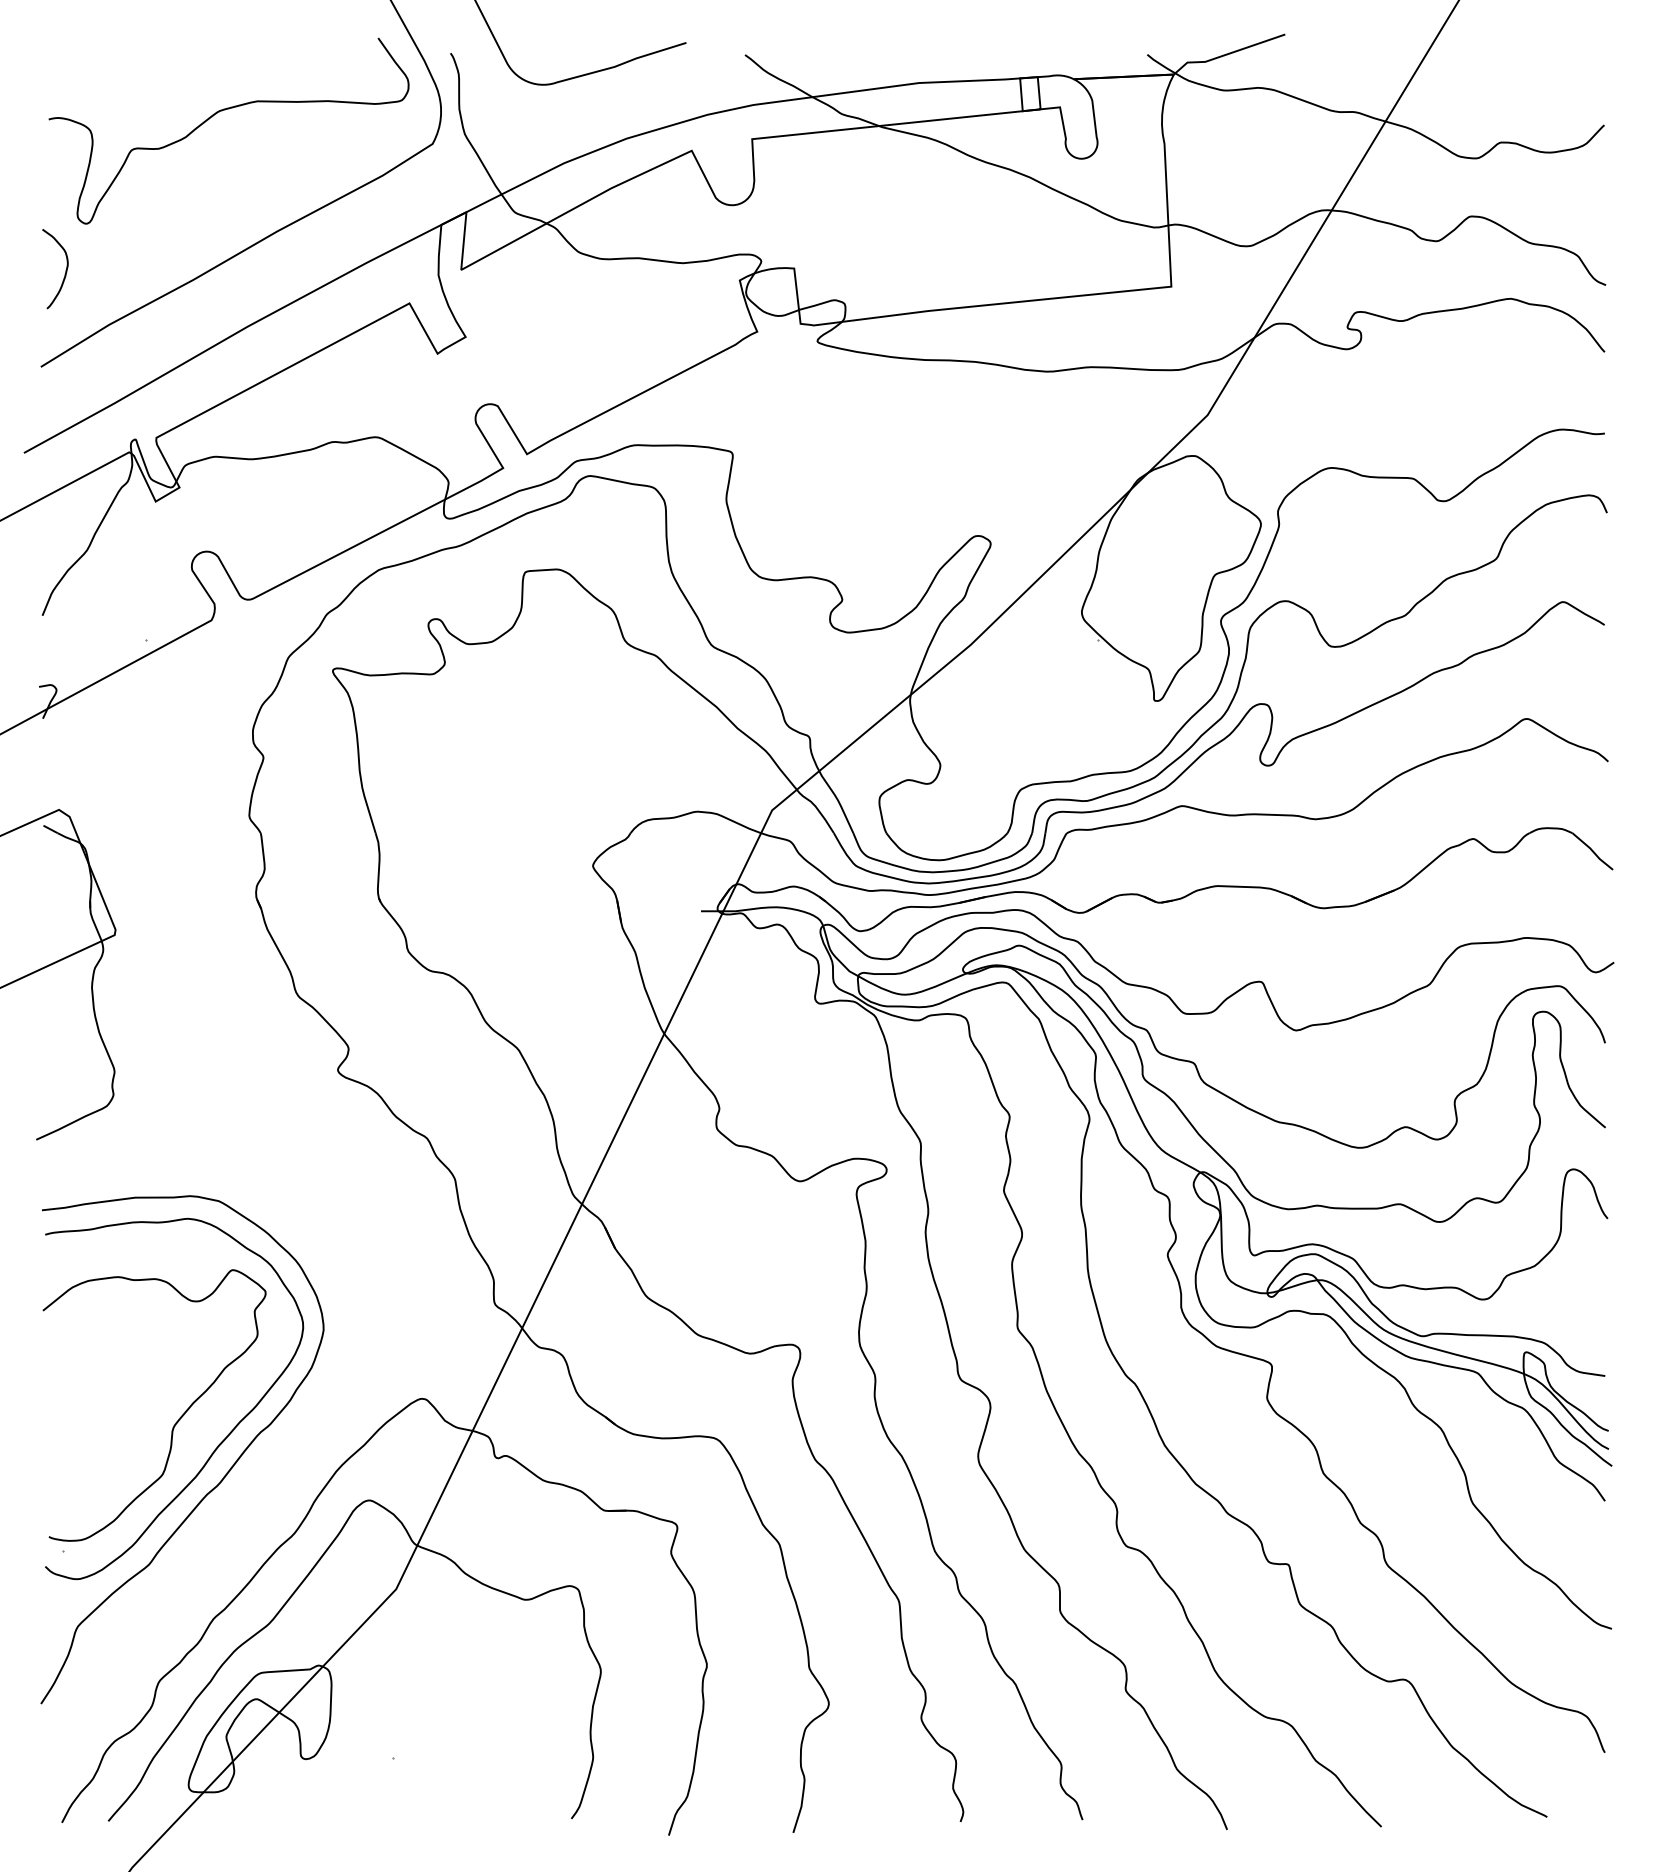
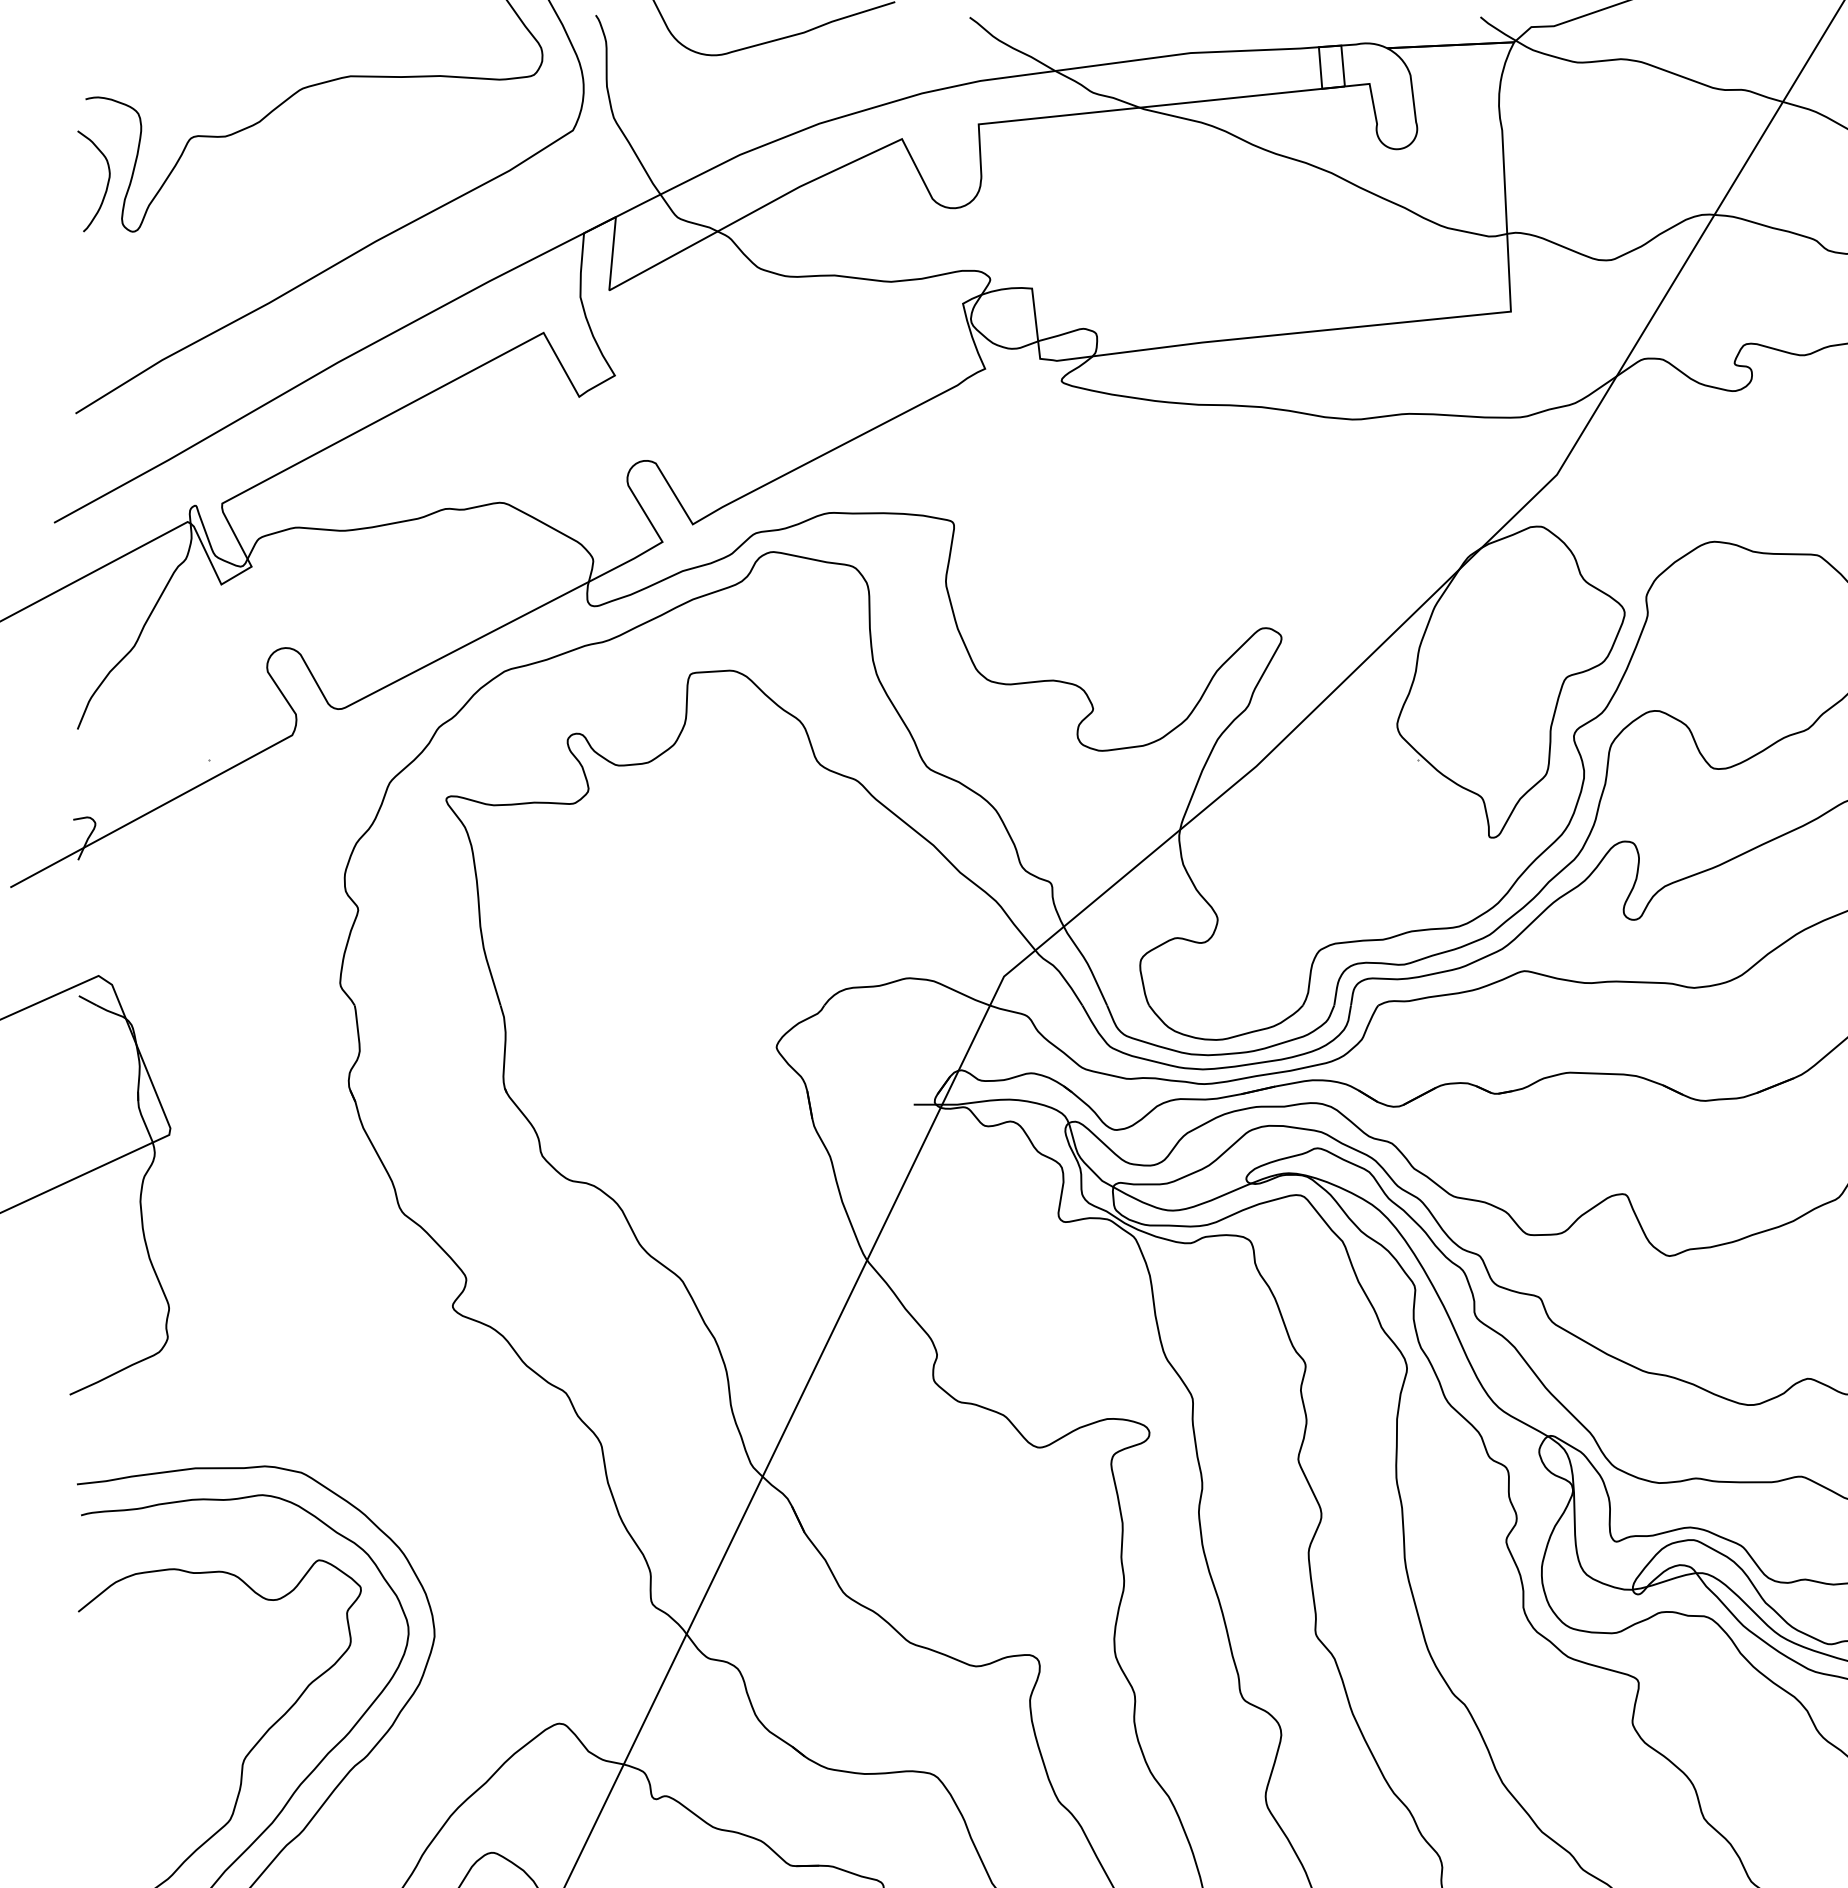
curve: (65, 270) -> (106, 183), moved

